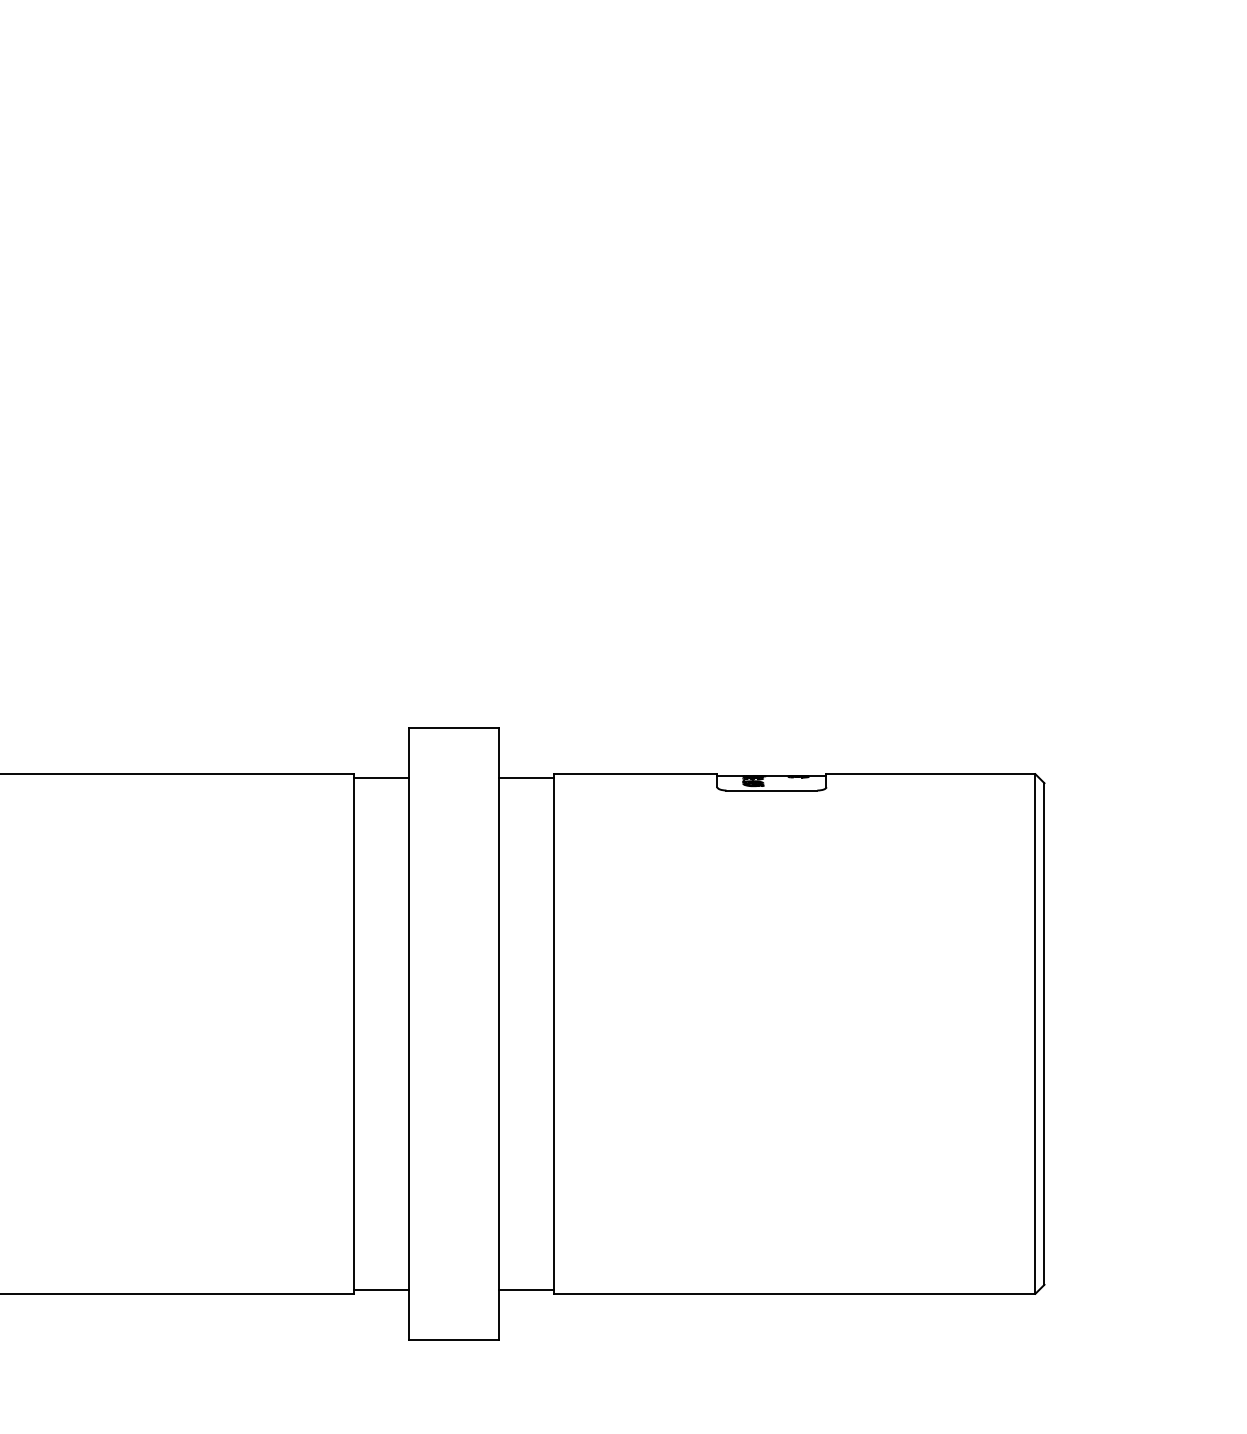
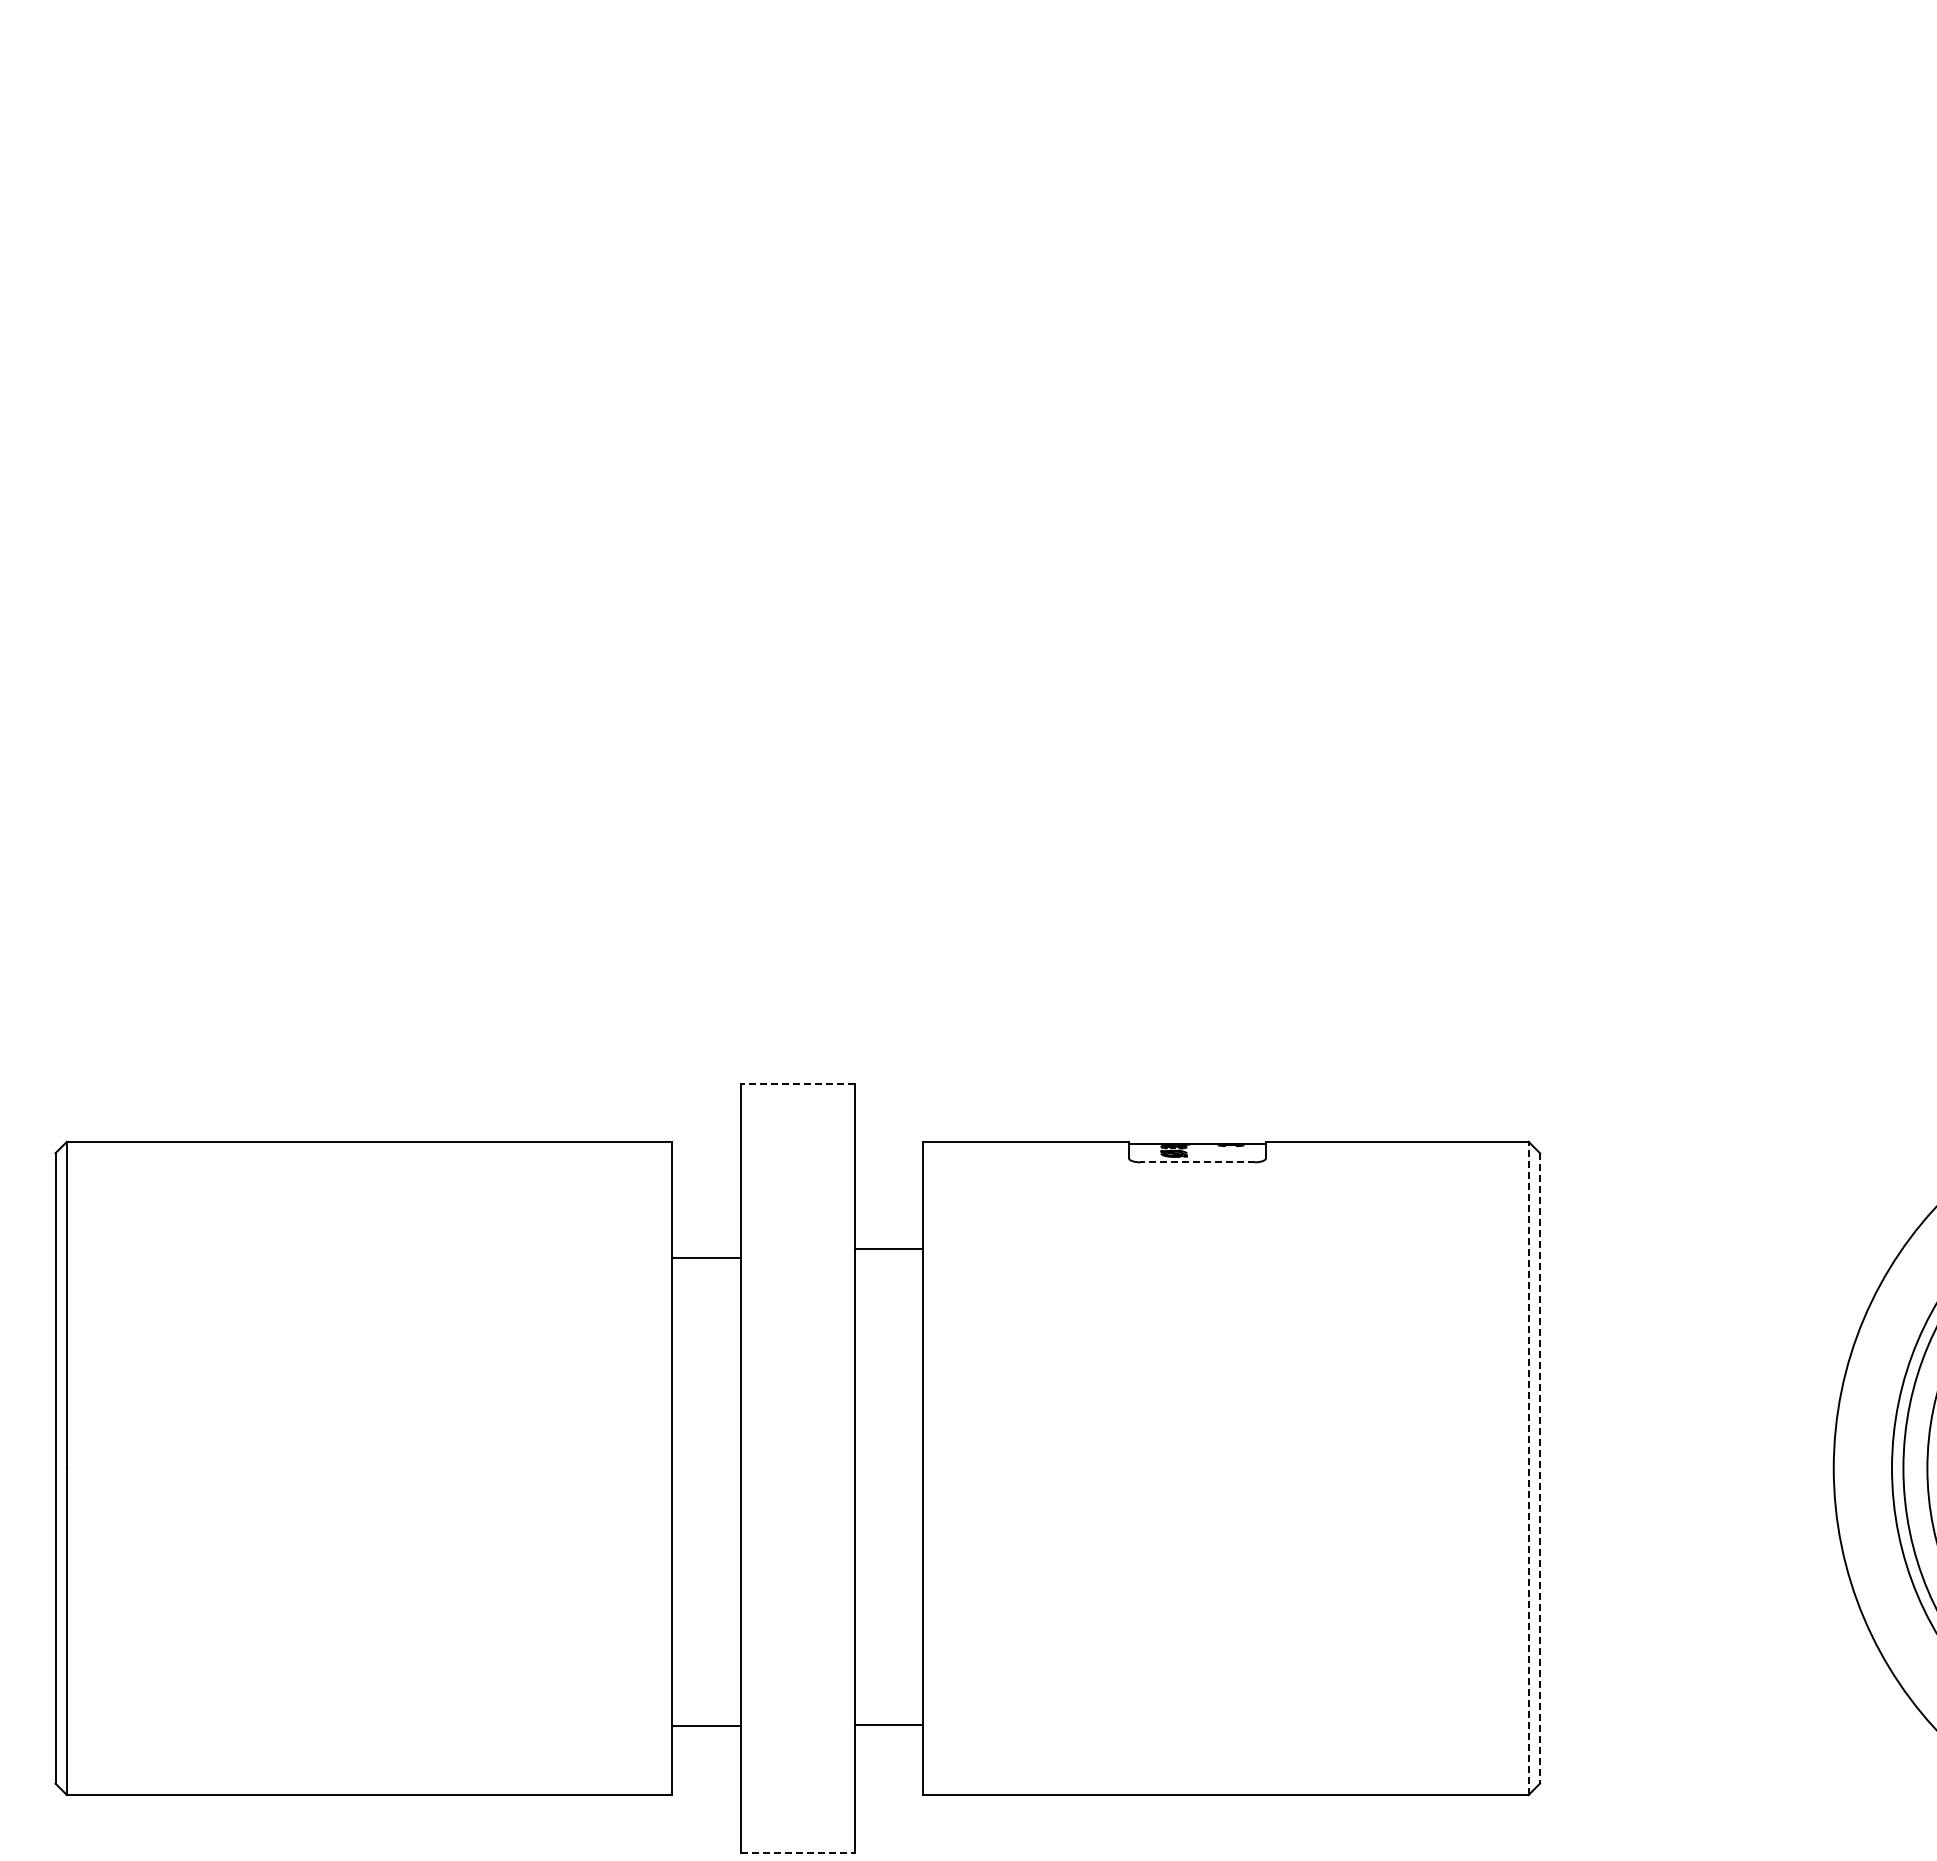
line: (453, 727) -> (797, 1083), solid -> dashed
line: (381, 777) -> (706, 1258), moved
line: (526, 777) -> (888, 1249), moved
line: (771, 790) -> (1196, 1162), solid -> dashed
line: (1035, 1034) -> (1528, 1468), solid -> dashed
line: (1044, 1034) -> (1540, 1468), solid -> dashed
line: (381, 1290) -> (706, 1726), moved
line: (526, 1290) -> (888, 1725), moved
line: (454, 1340) -> (798, 1853), solid -> dashed

